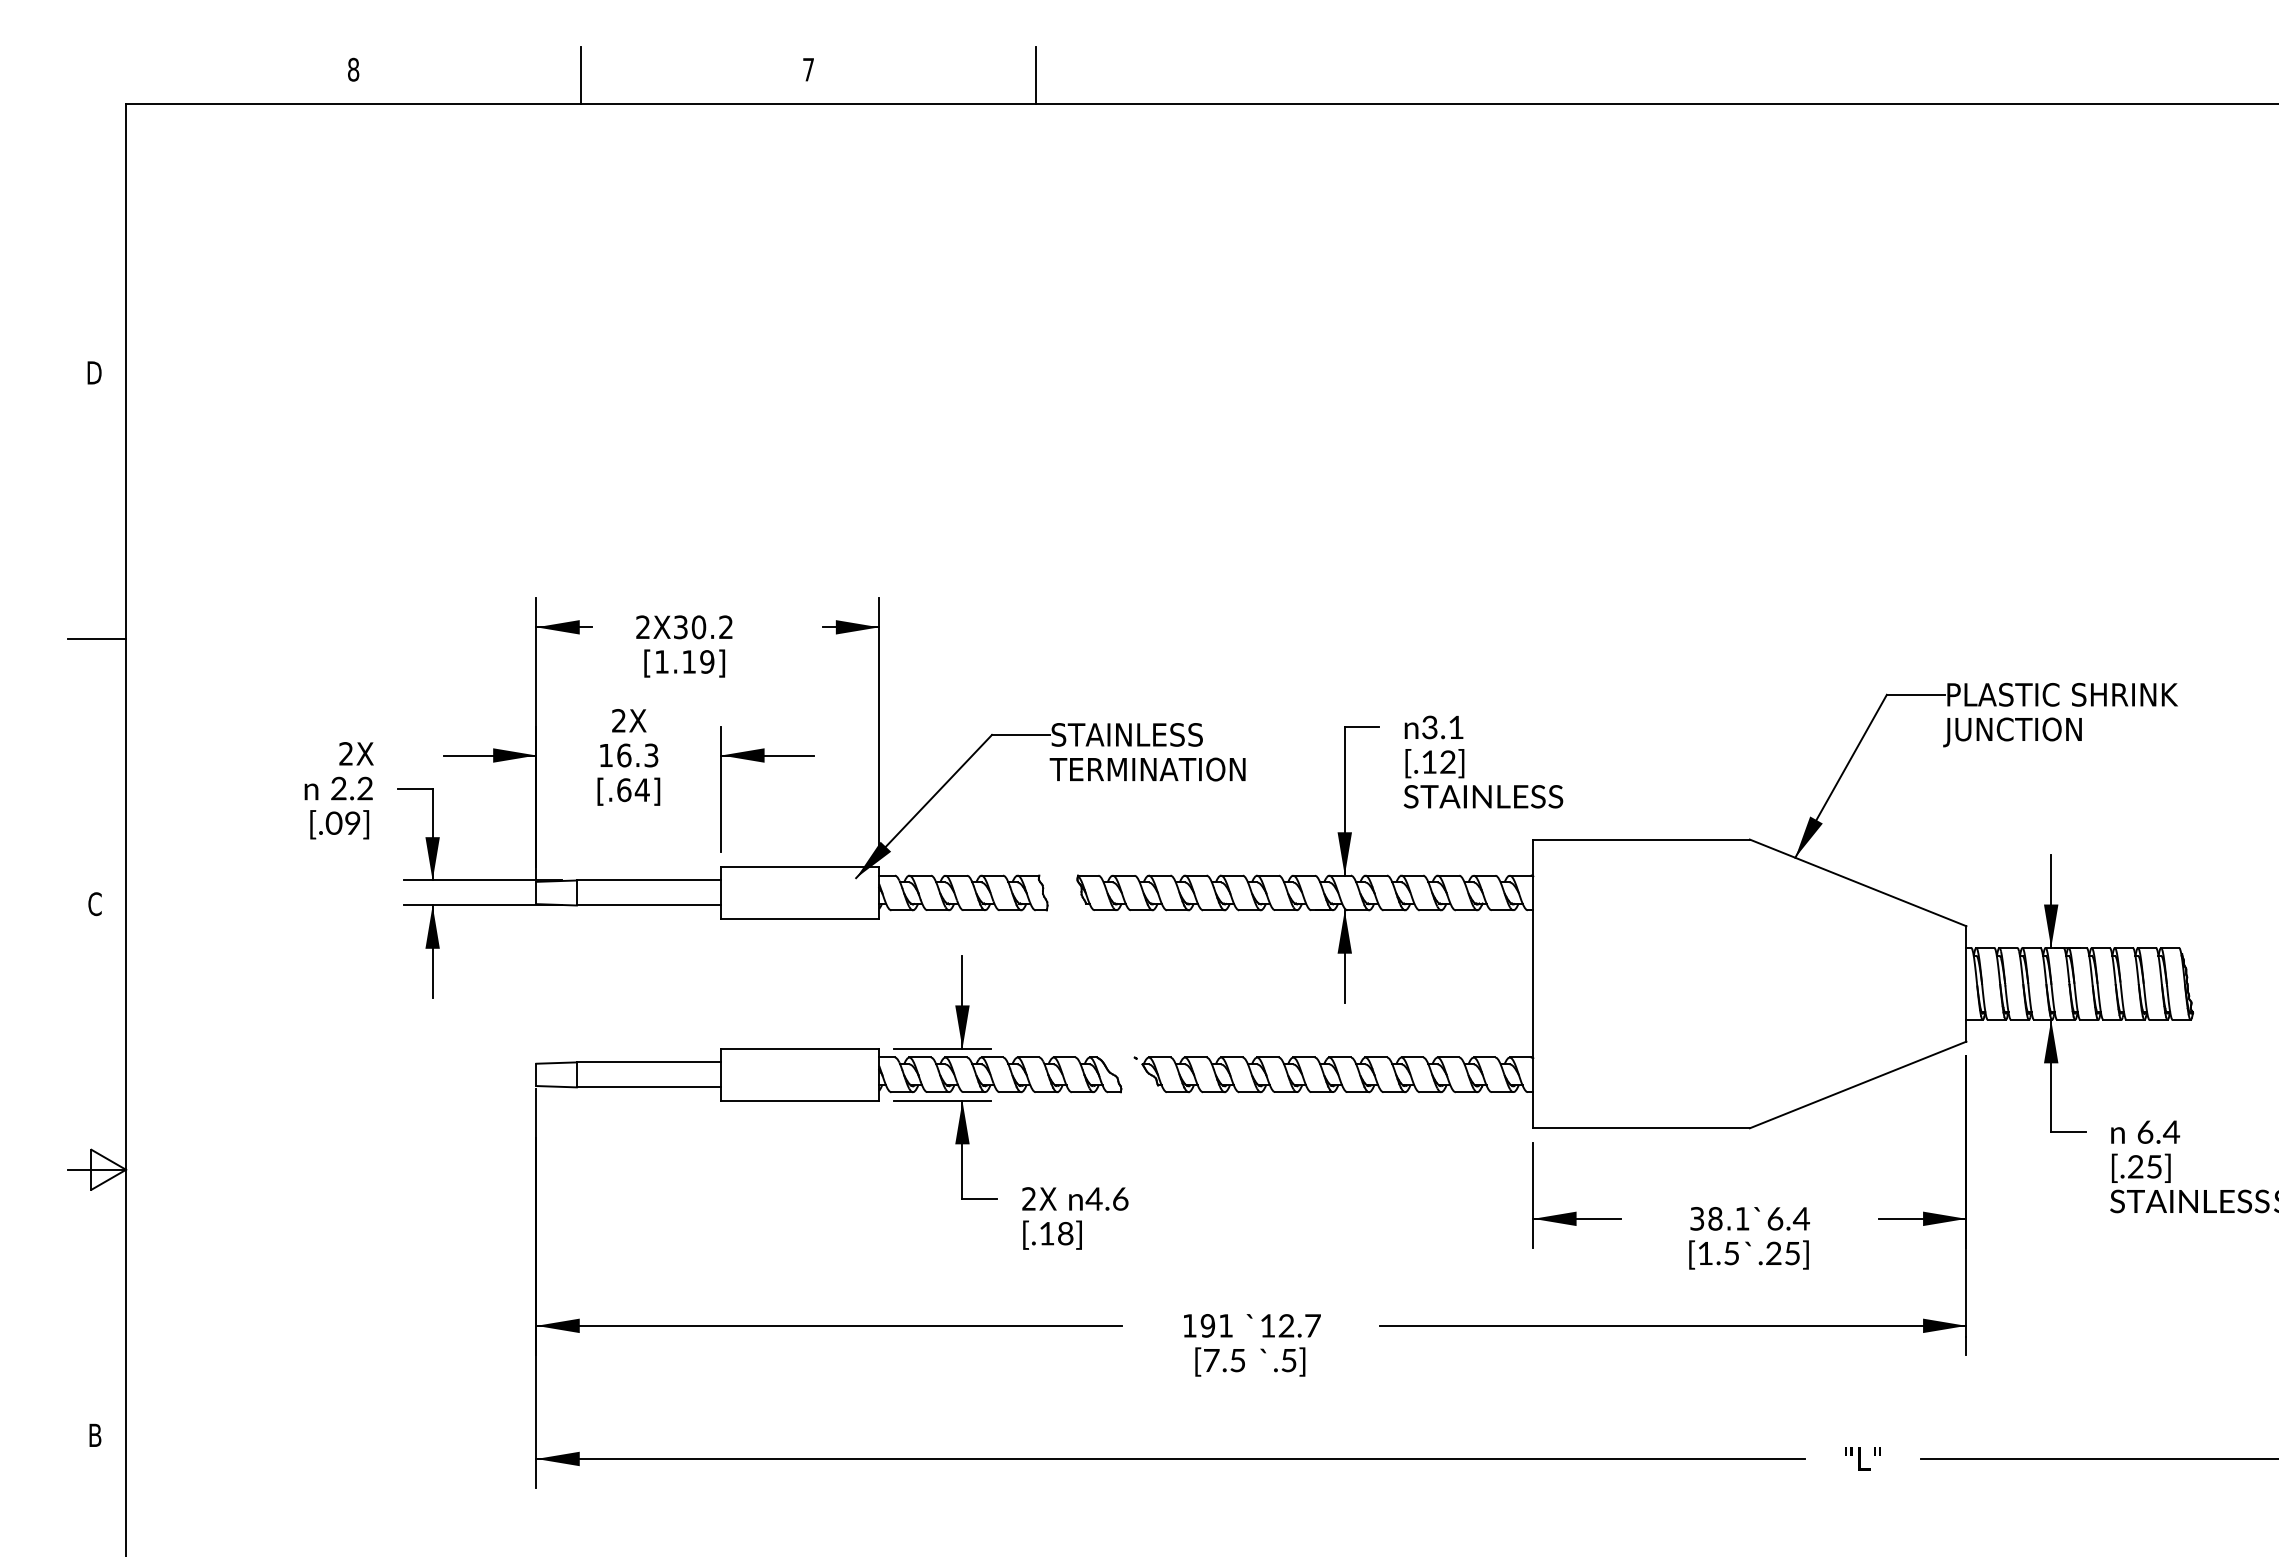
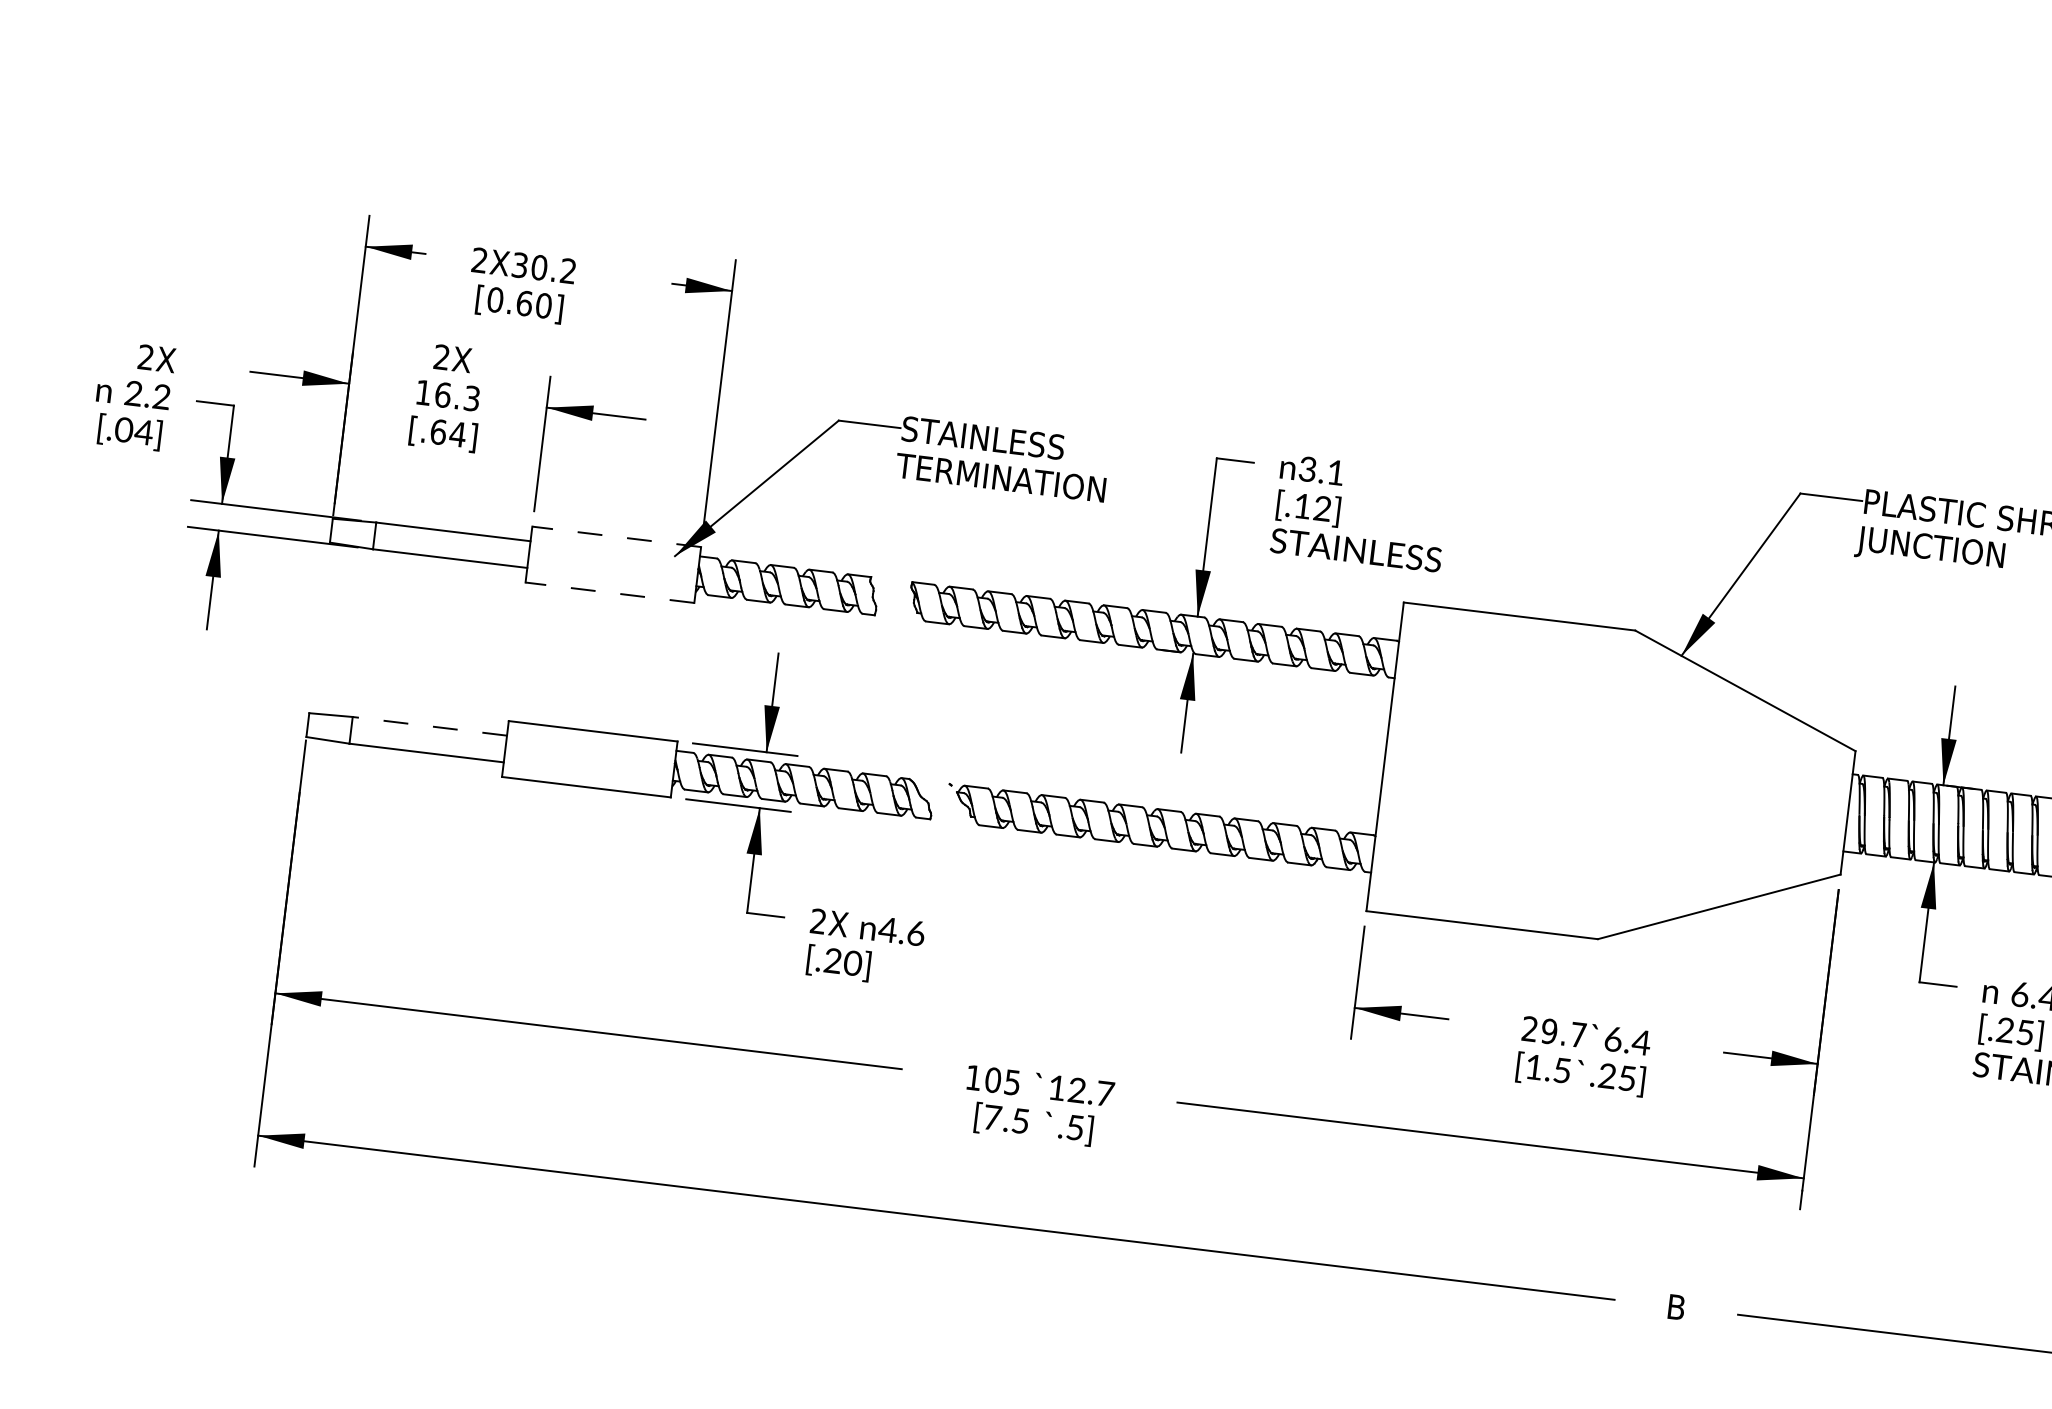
text: (684, 661) -> (519, 302), [1.19] -> [0.60]
text: (352, 822) -> (143, 431), [.09] -> [.04]
line: (800, 866) -> (617, 536), solid -> dashed
line: (800, 919) -> (610, 593), solid -> dashed
line: (648, 1062) -> (429, 726), solid -> dashed
text: (1719, 1218) -> (1553, 1031), 38.1 -> 29.7
text: (1056, 1233) -> (843, 961), [.18] -> [.20]
text: (1216, 1325) -> (1002, 1080), 191 -> 105
text: (1862, 1458) -> (1675, 1306), "L" -> B

